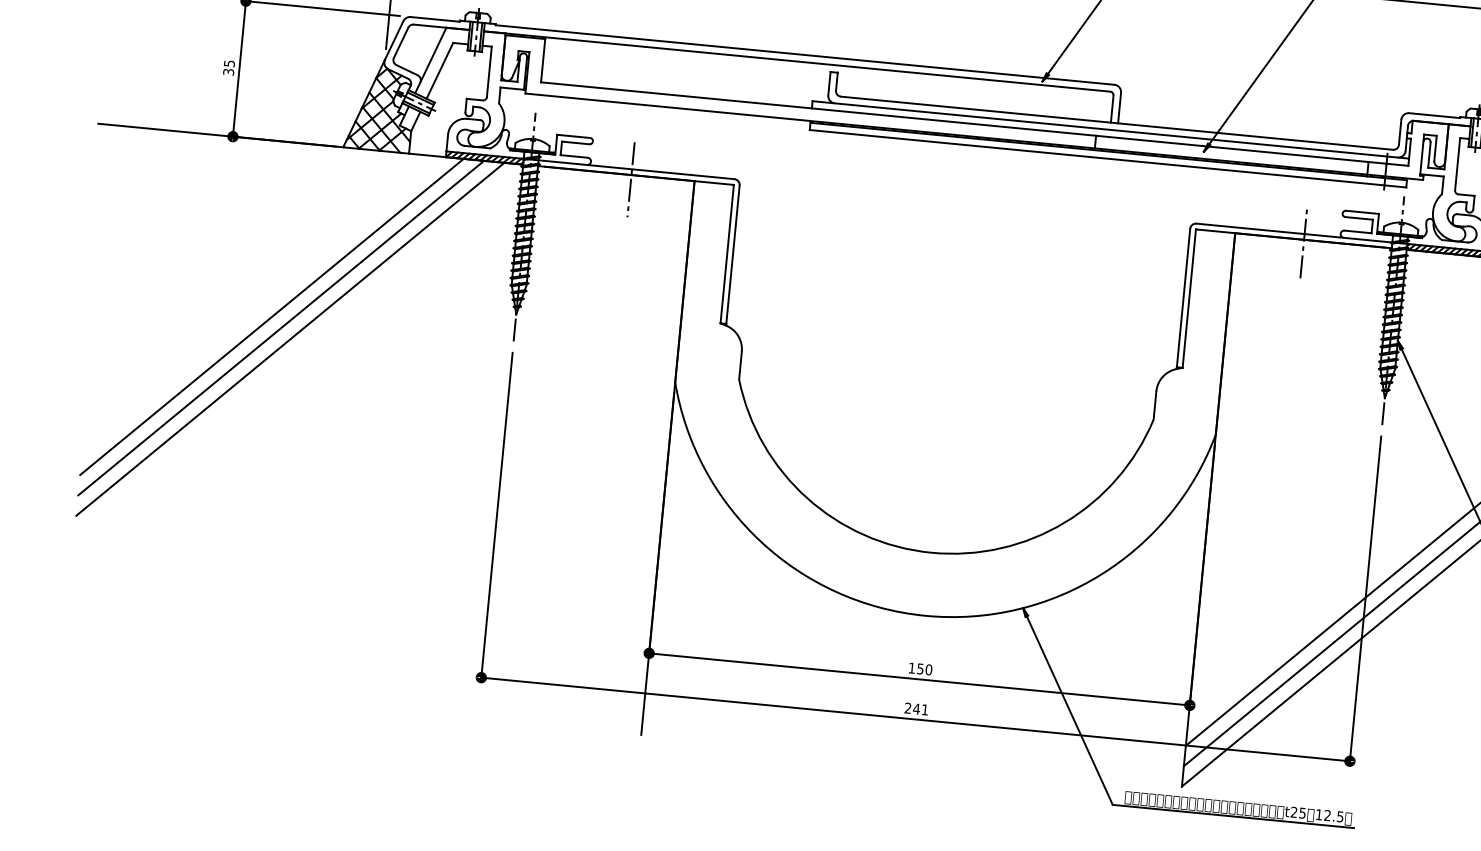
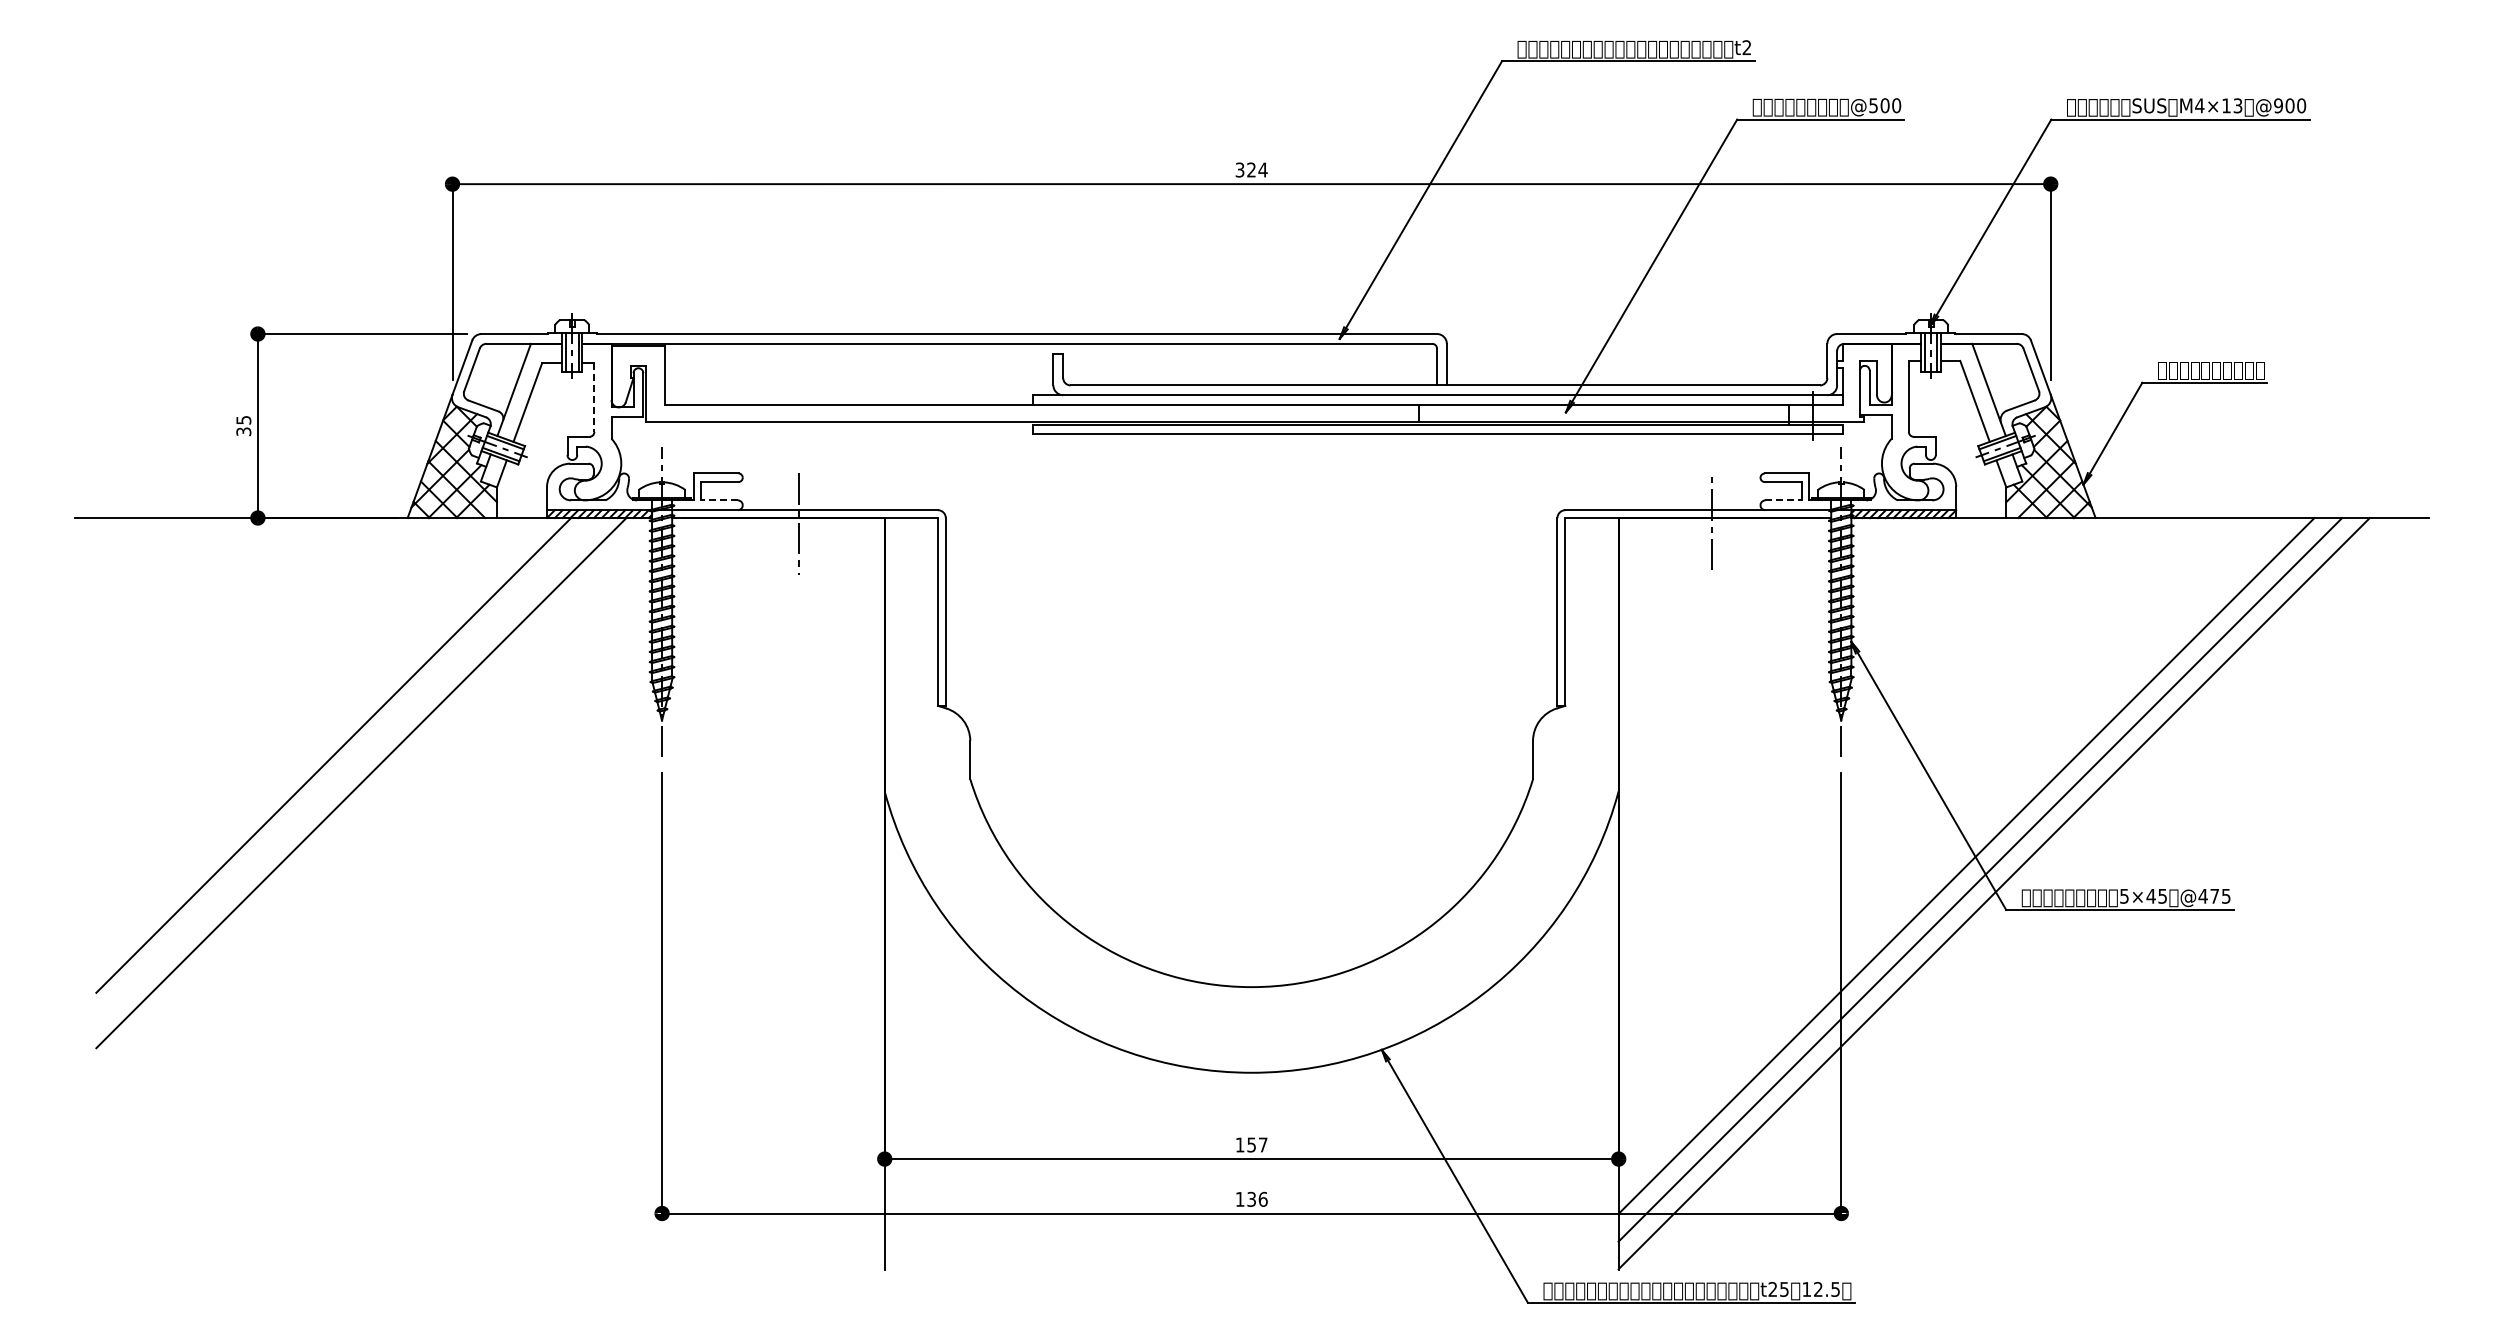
line: (489, 72) -> (594, 398), solid -> dashed
line: (574, 156) -> (719, 500), solid -> dashed
line: (1358, 232) -> (1784, 500), solid -> dashed
line: (281, 328) -> (347, 769), removed
text: (928, 669) -> (1262, 1144), 150 -> 157
text: (916, 708) -> (1251, 1198), 241 -> 136

